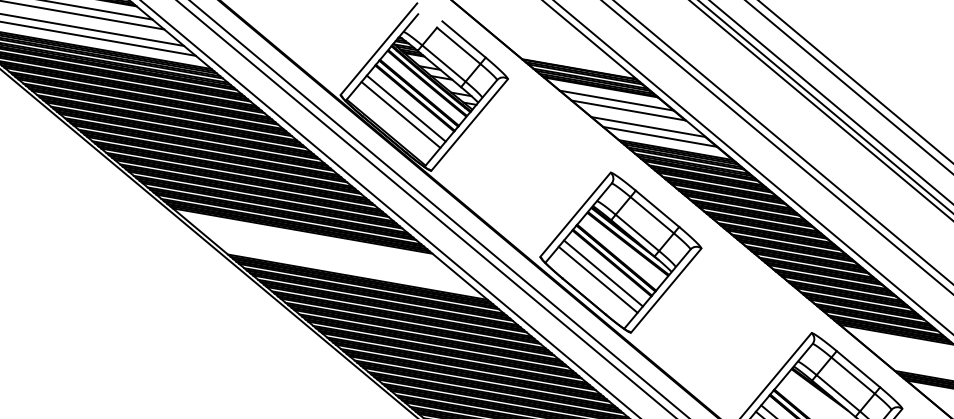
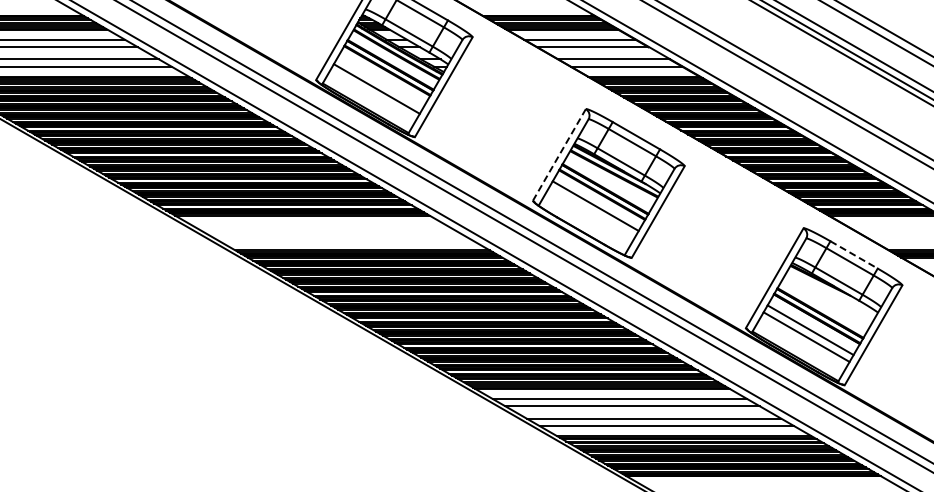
line: (406, 107) -> (380, 81), removed
line: (575, 214) -> (559, 154), solid -> dashed
line: (598, 279) -> (591, 212), removed
line: (858, 369) -> (854, 255), solid -> dashed

